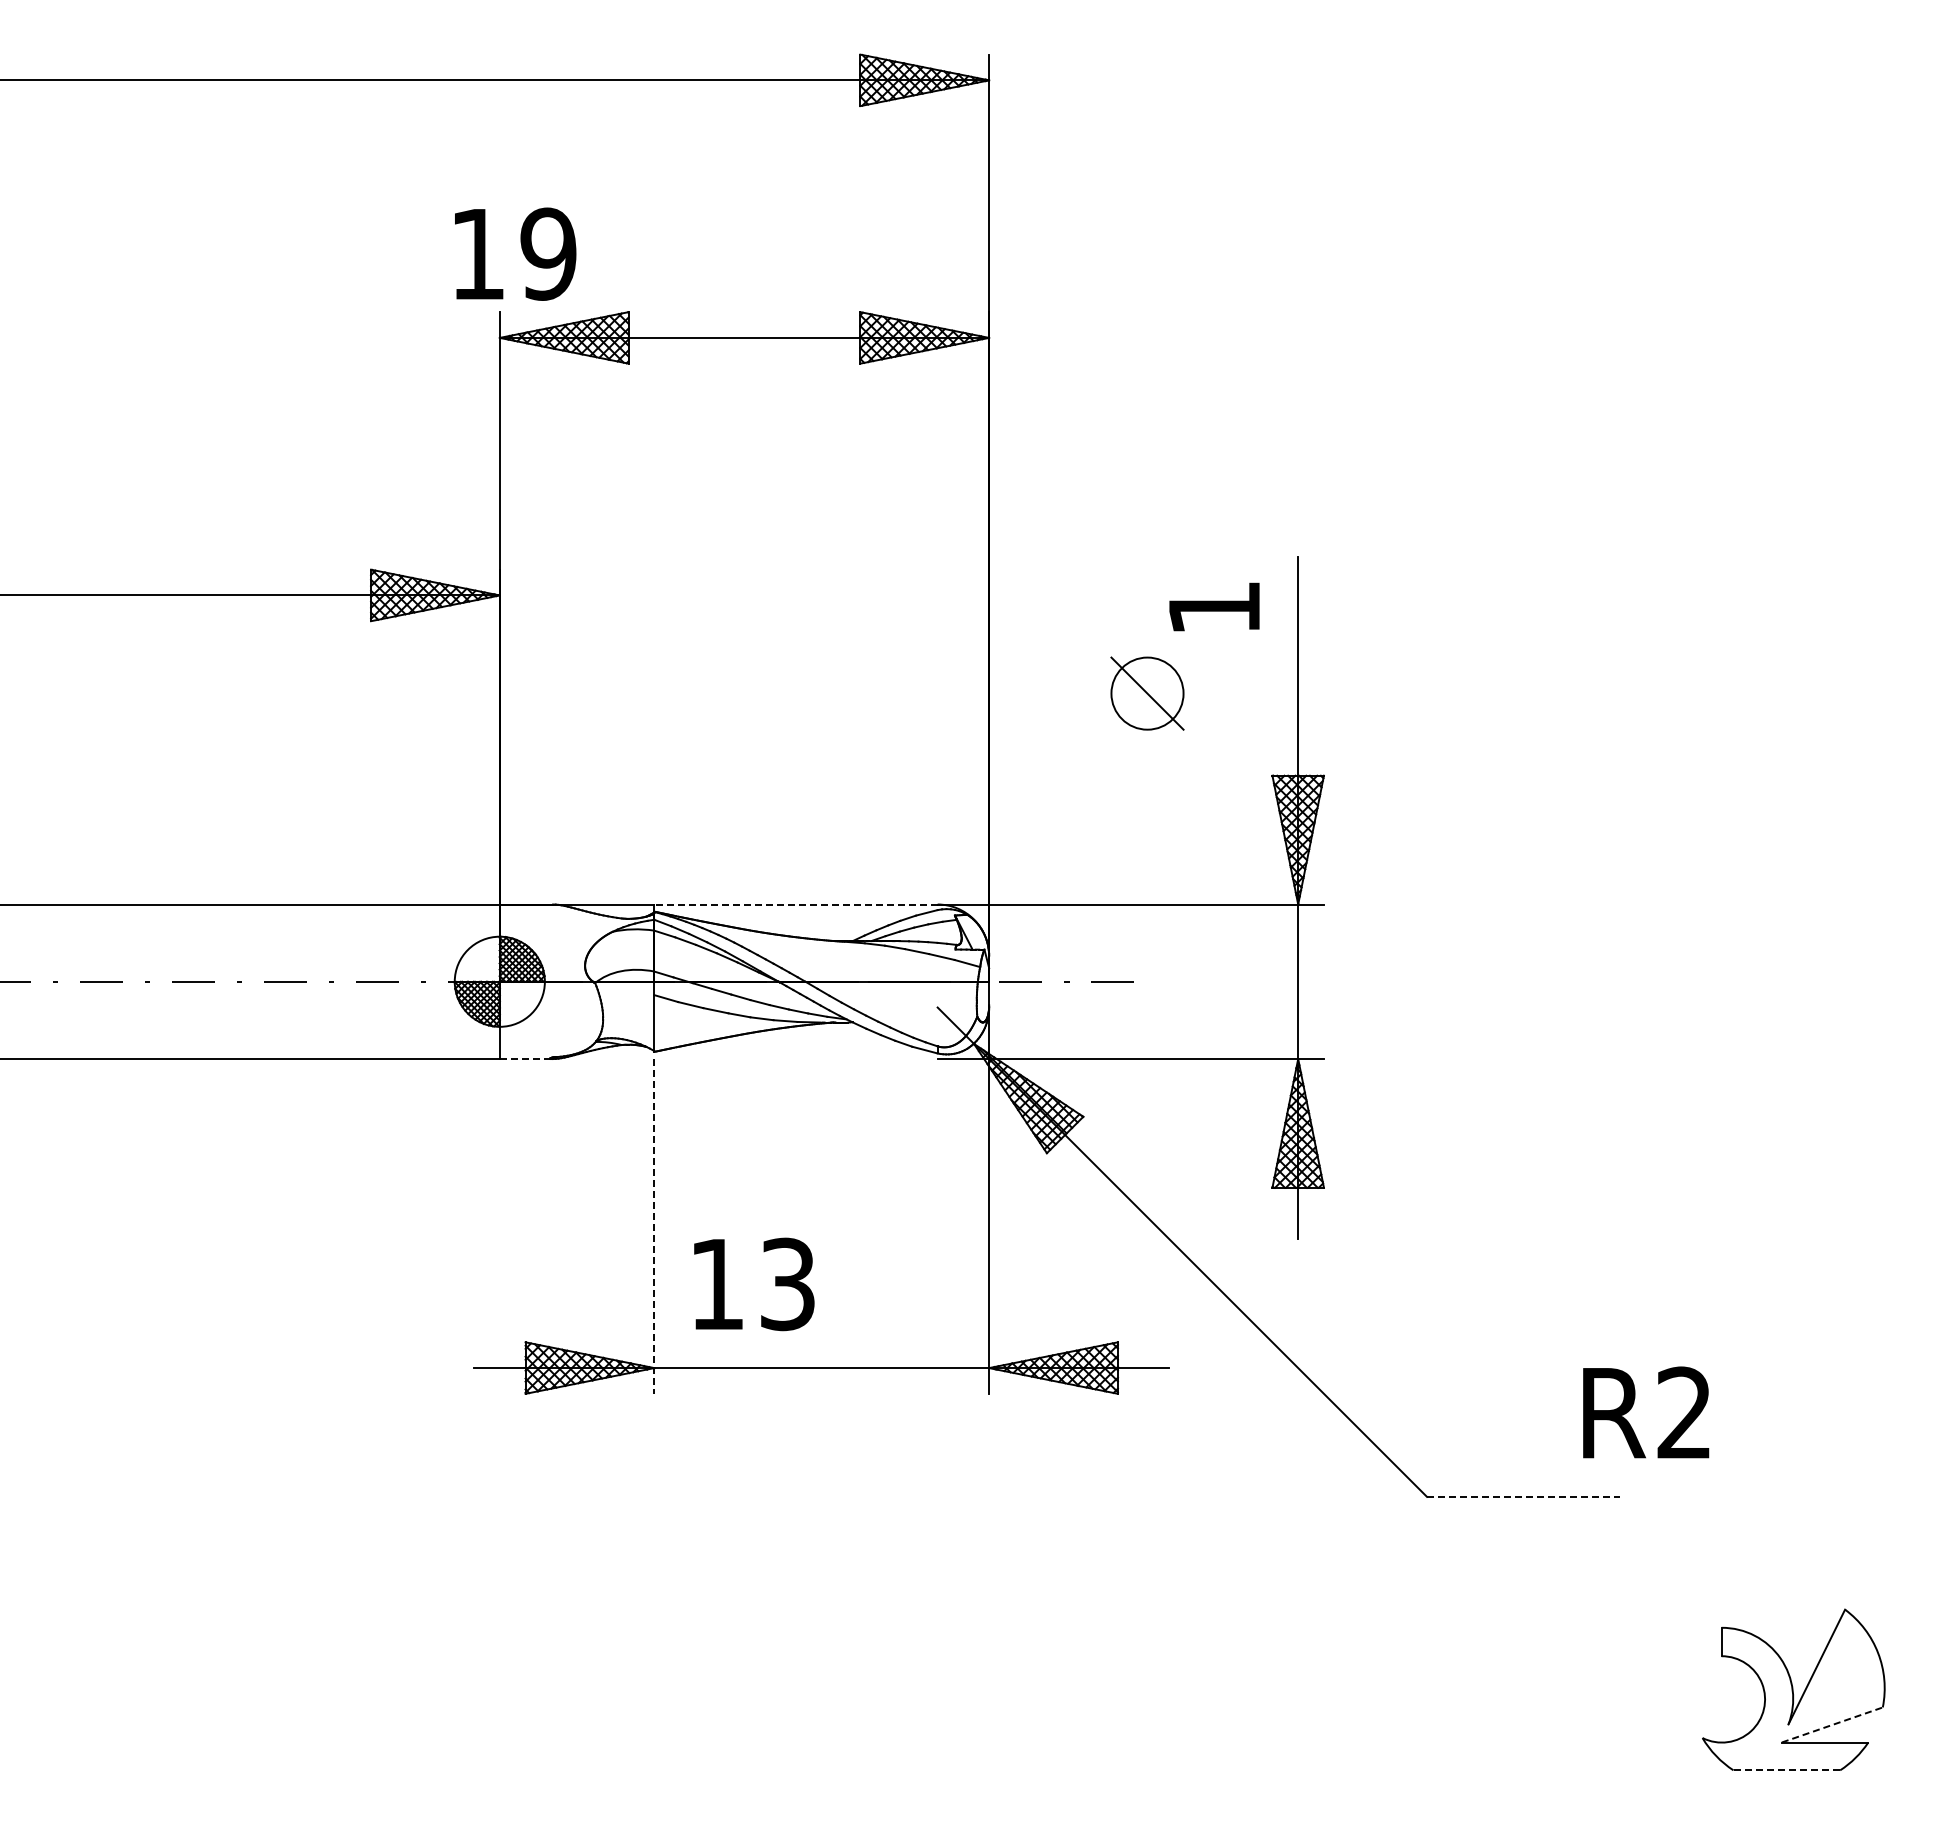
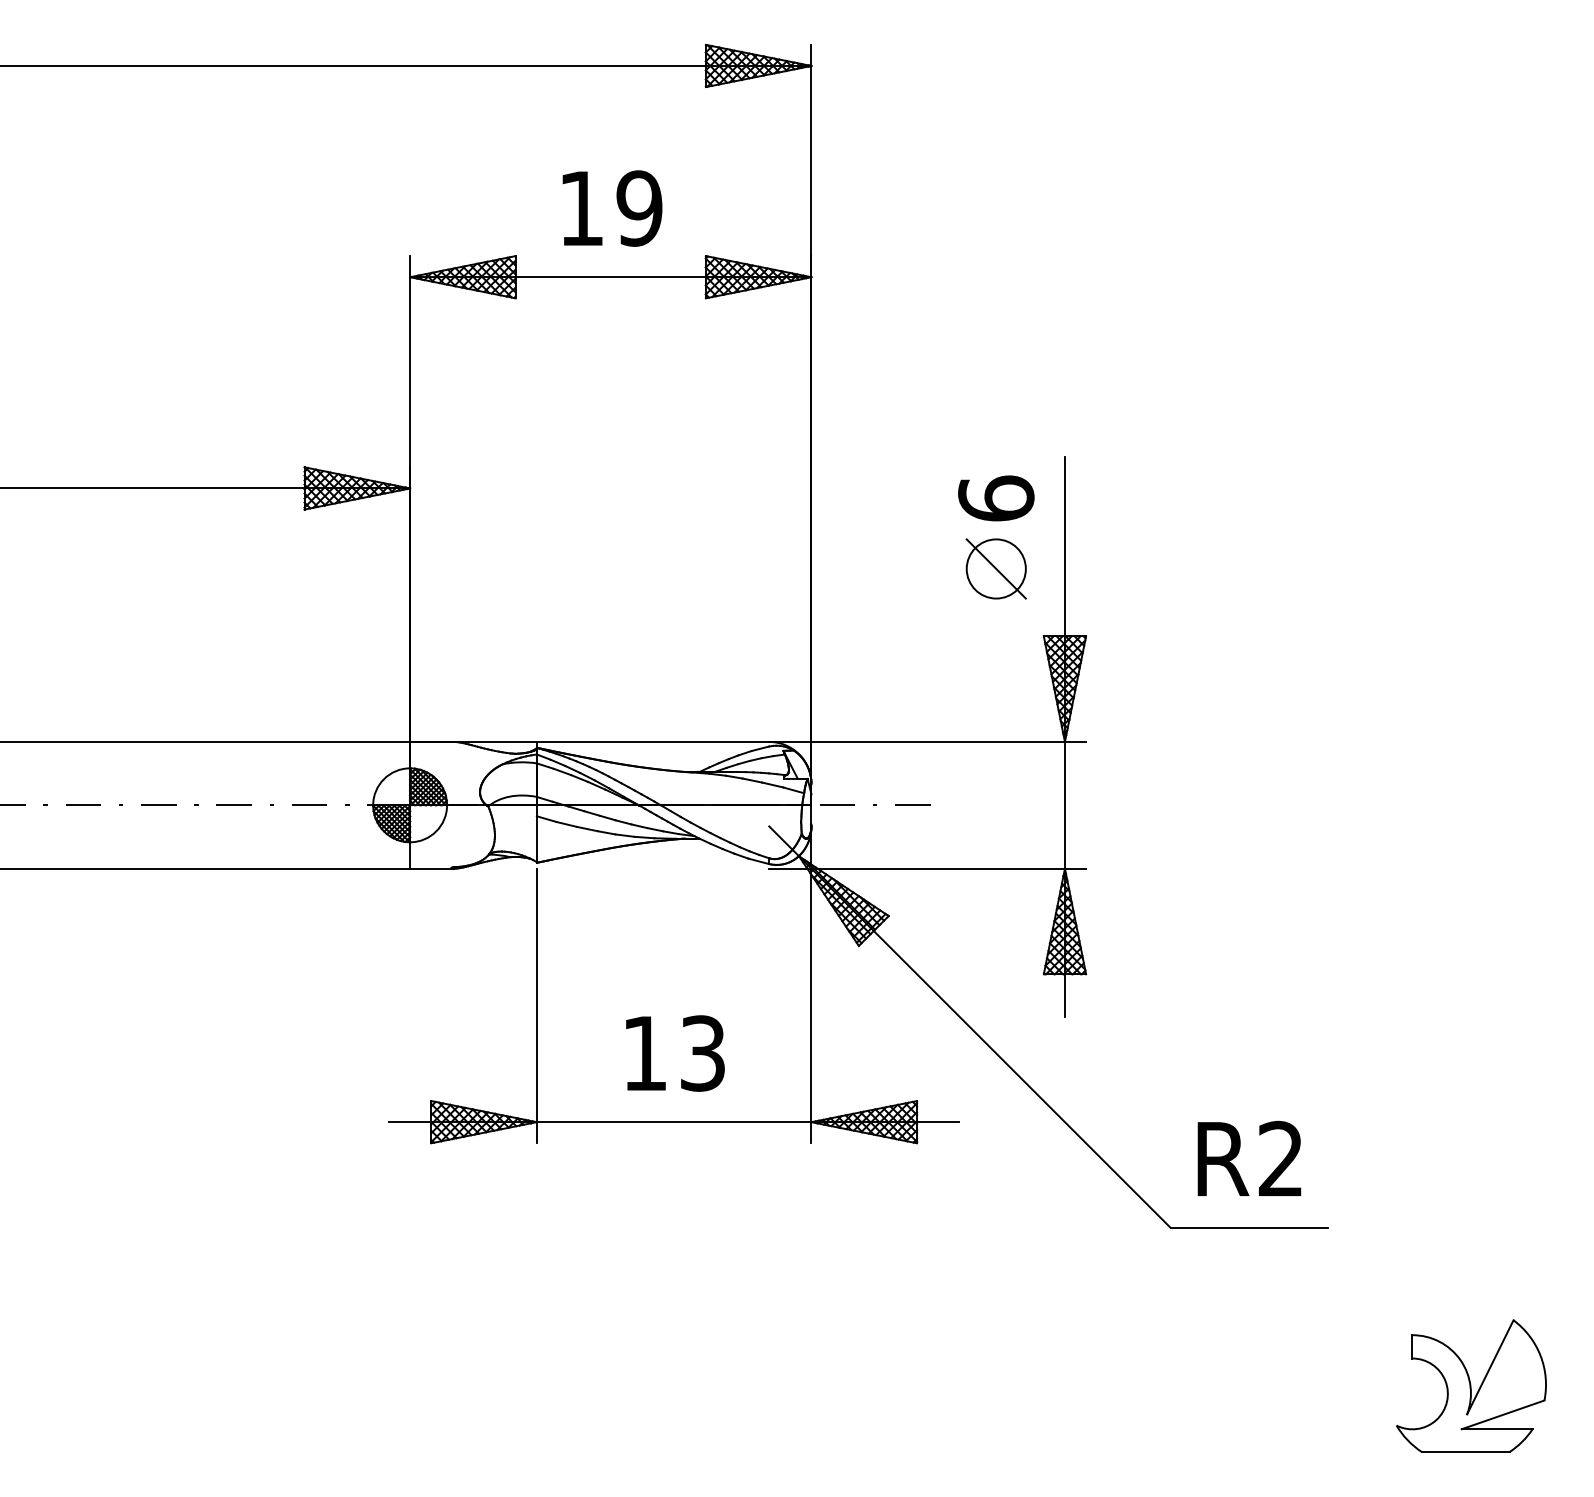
text: (515, 253) -> (612, 207), moved
text: (1214, 607) -> (996, 498), 1 -> 6
part: (1147, 693) -> (996, 568), moved
line: (796, 904) -> (653, 741), dashed -> solid
line: (526, 1059) -> (432, 869), dashed -> solid
line: (654, 1226) -> (536, 1006), dashed -> solid
text: (754, 1284) -> (675, 1053), moved
text: (1646, 1412) -> (1249, 1158), moved
line: (1523, 1496) -> (1249, 1227), dashed -> solid
line: (1832, 1724) -> (1503, 1414), dashed -> solid
line: (1787, 1770) -> (1466, 1452), dashed -> solid

